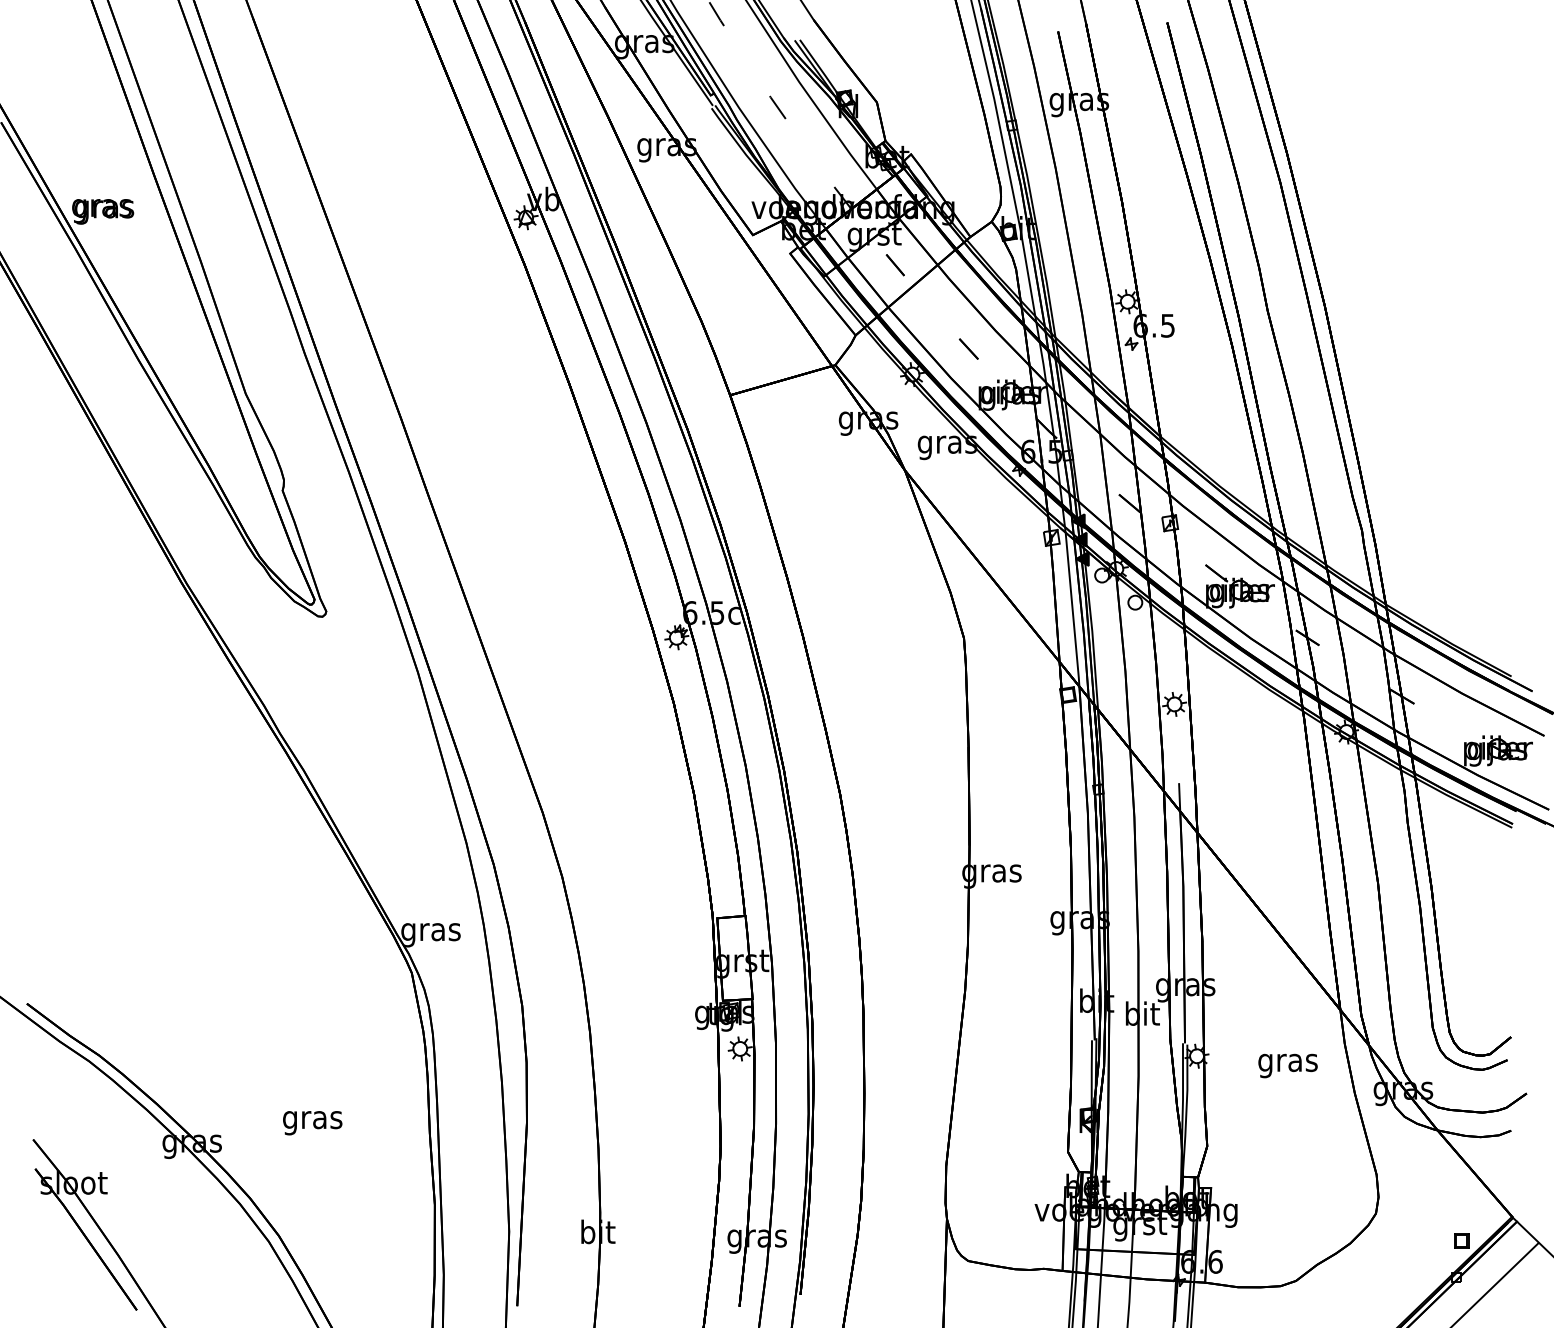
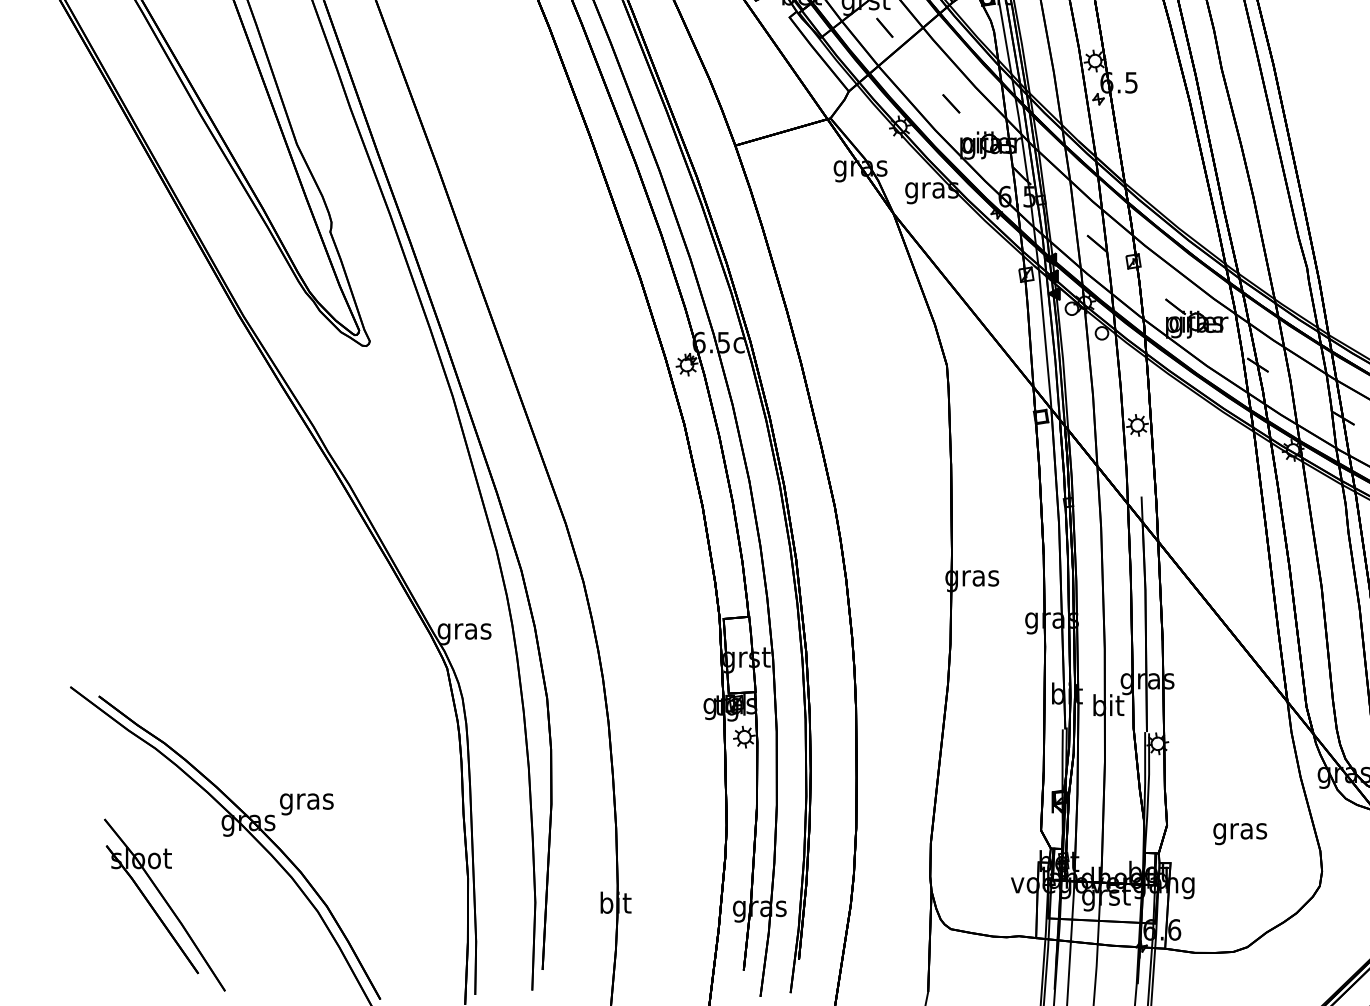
text: (1287, 1065) -> (1239, 833), moved
text: (312, 1123) -> (306, 804), moved

